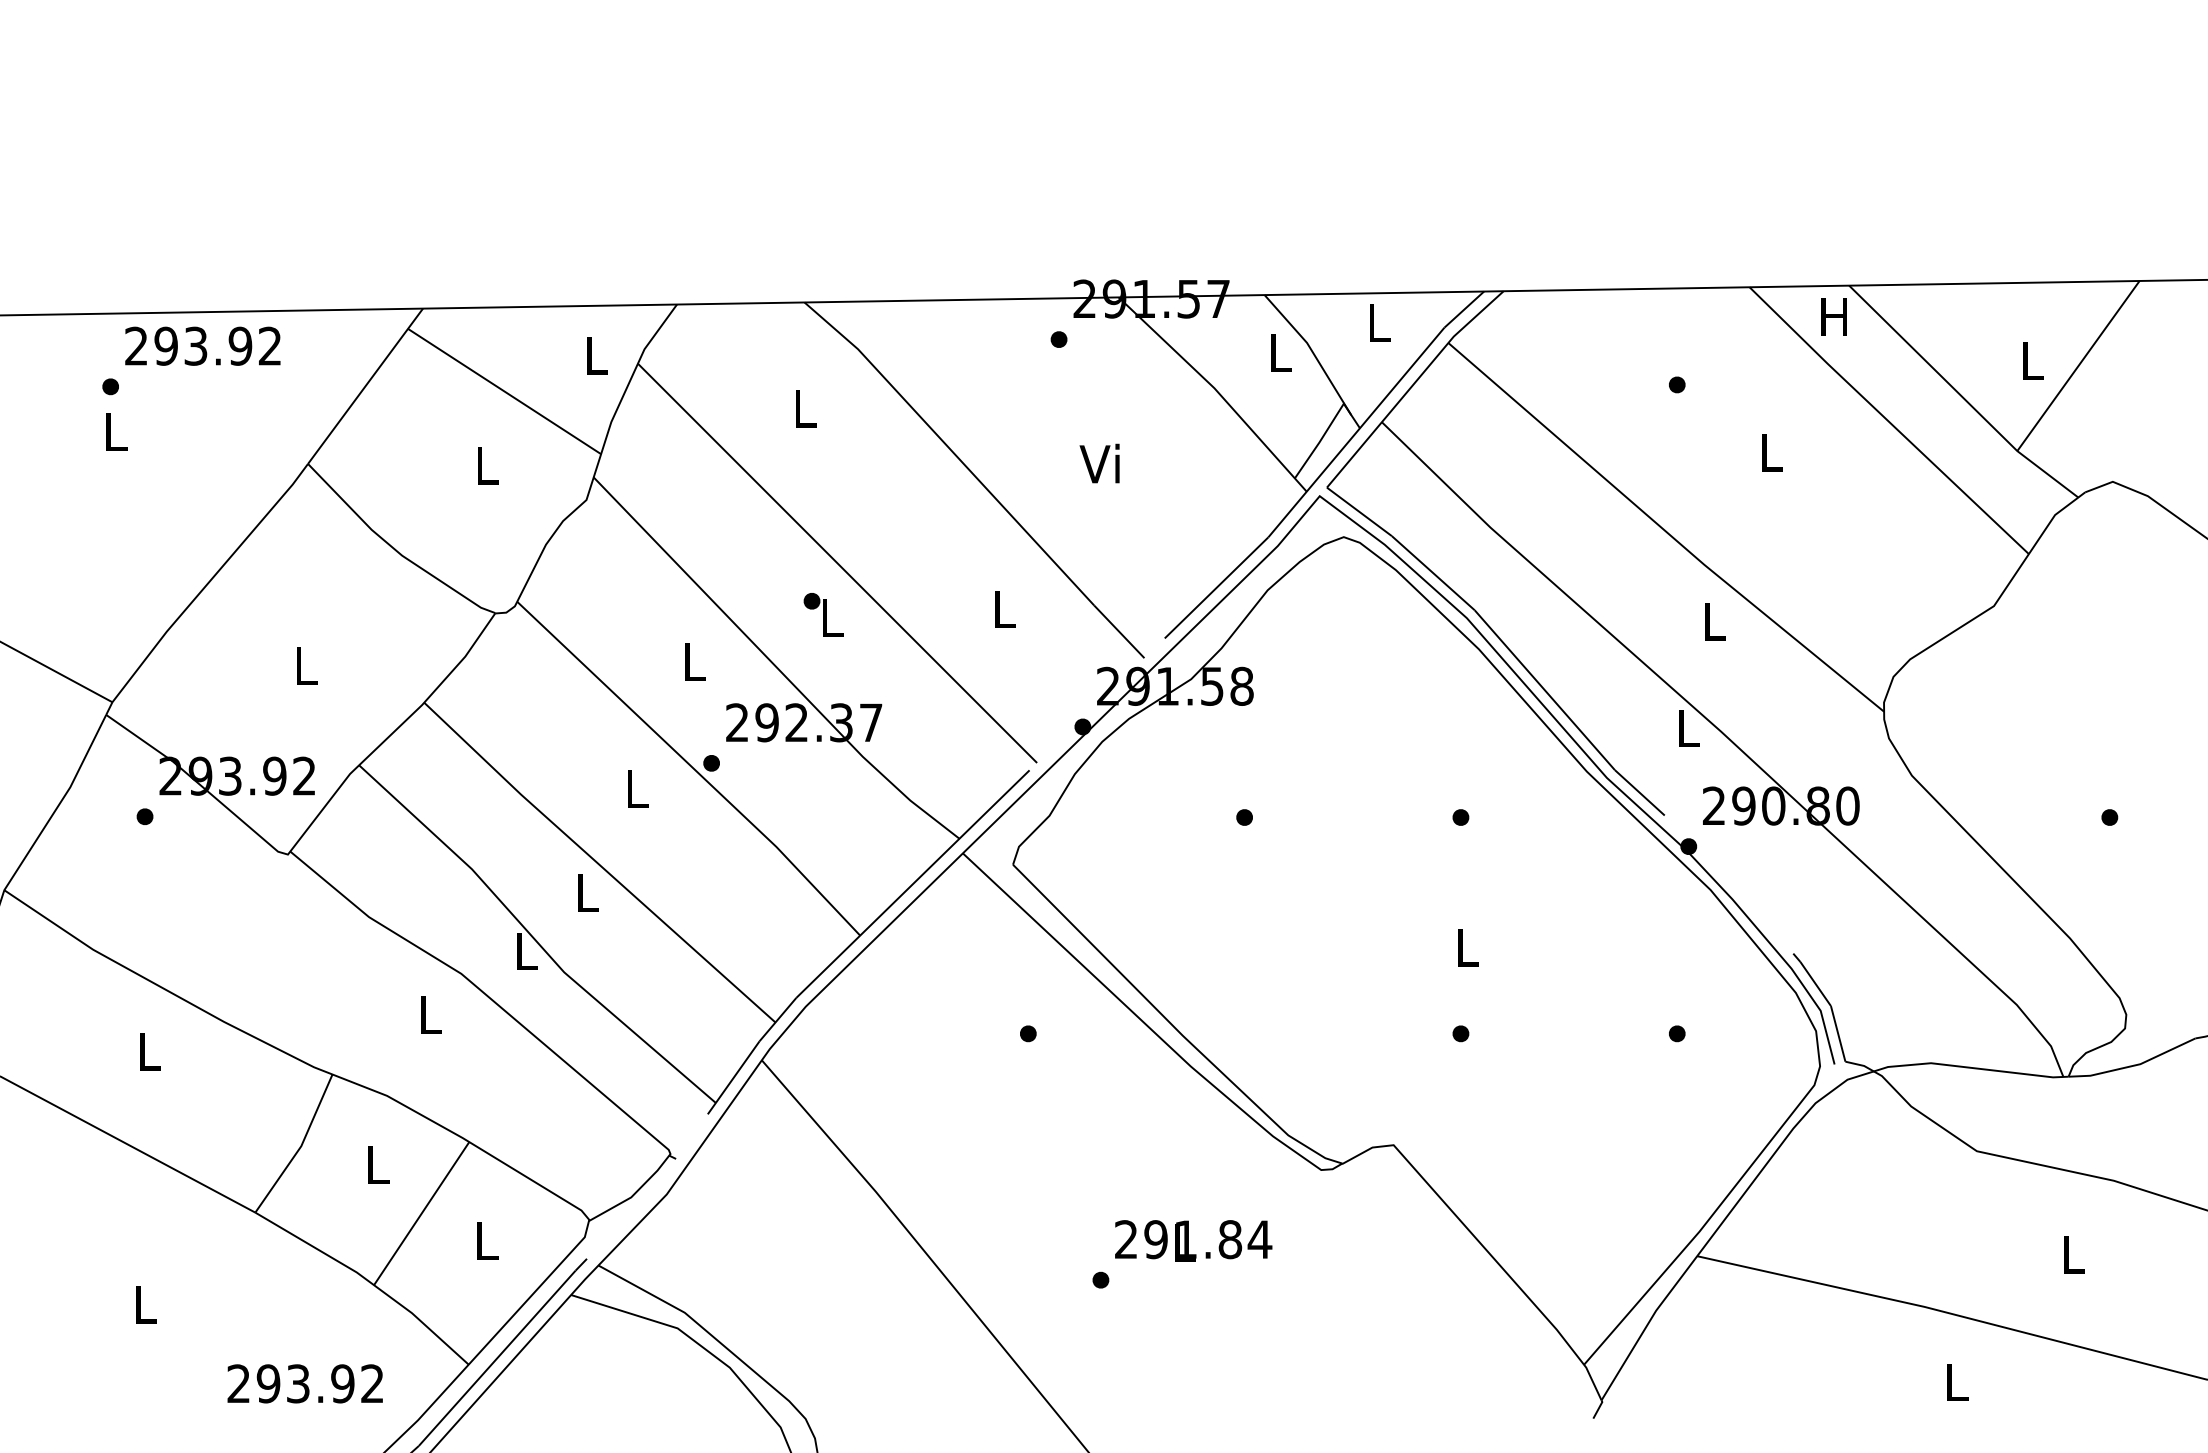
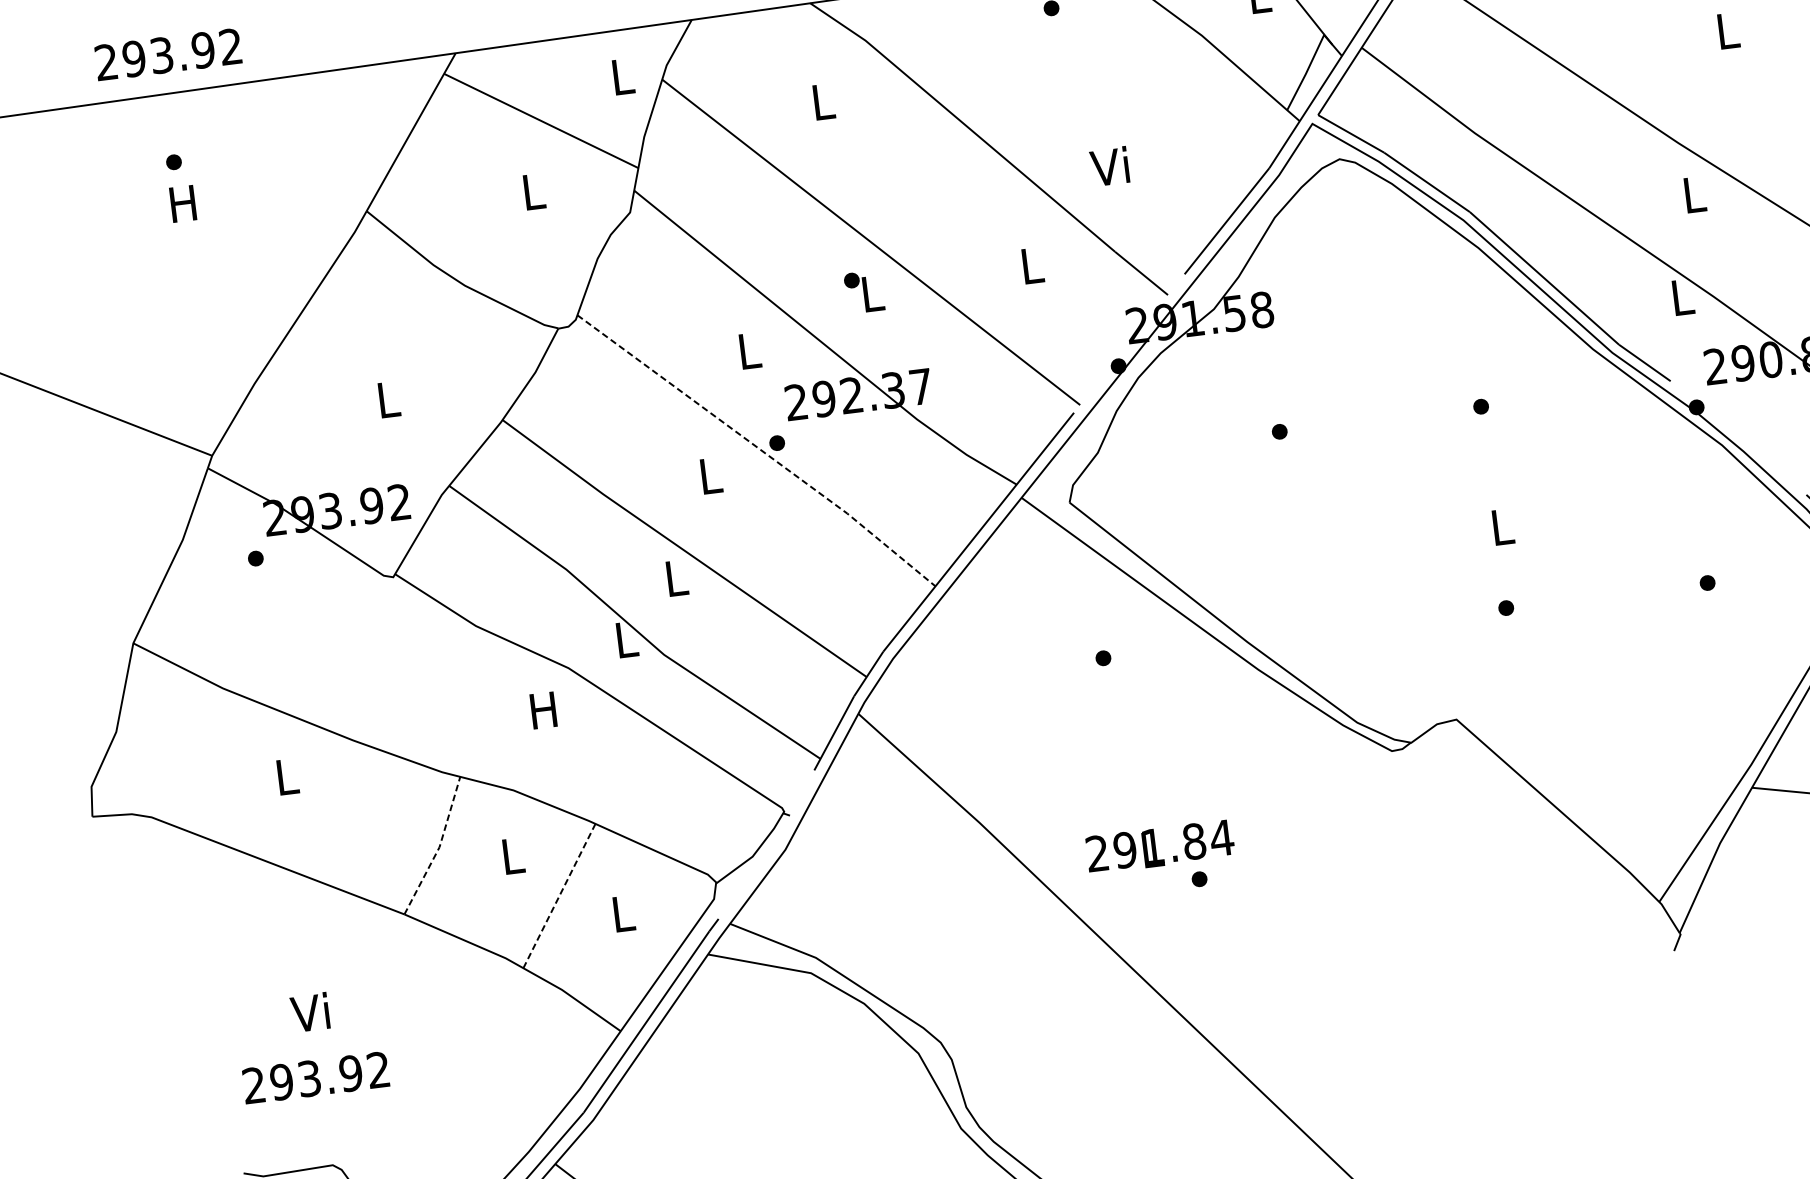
text: (202, 345) -> (167, 53), moved
text: (114, 431) -> (182, 203), L -> H
text: (1099, 463) -> (1109, 166), moved
line: (691, 766) -> (758, 448), solid -> dashed
text: (428, 1014) -> (542, 709), L -> H
line: (301, 1146) -> (439, 847), solid -> dashed
line: (421, 1213) -> (559, 895), solid -> dashed
text: (1193, 1240) -> (1160, 846), moved
text: (142, 1303) -> (309, 1012), L -> Vi
text: (304, 1383) -> (315, 1077), moved

